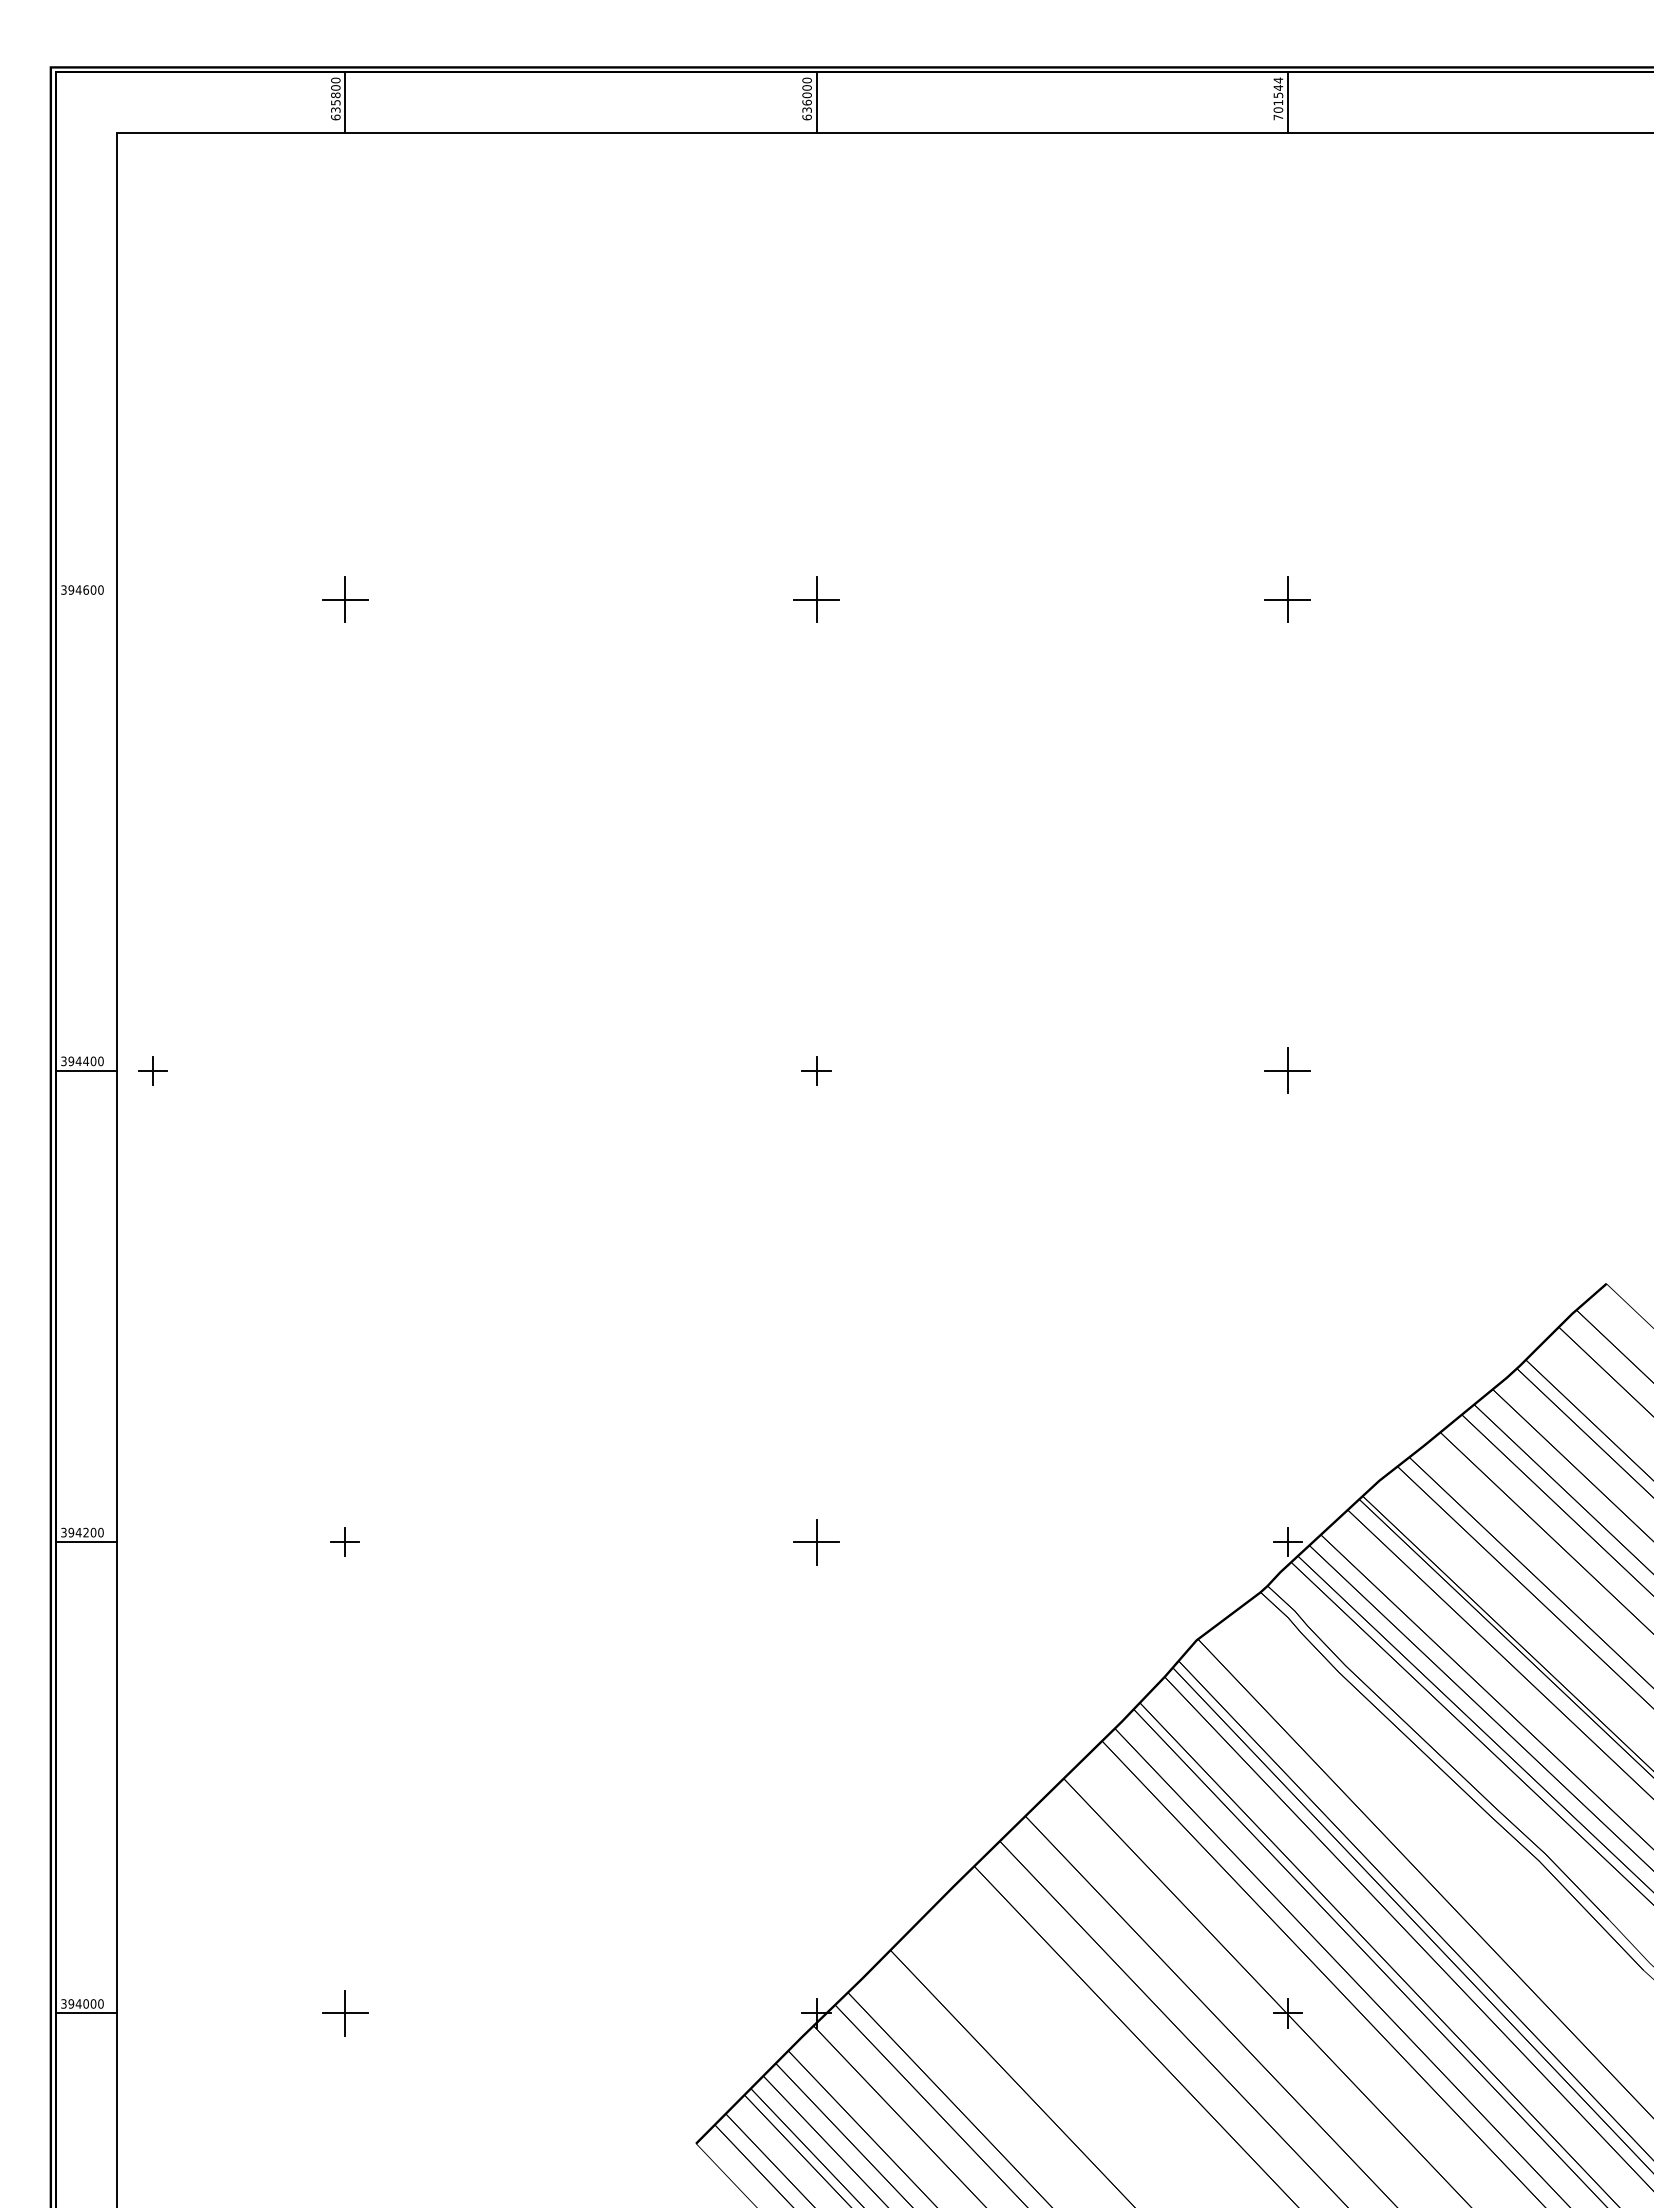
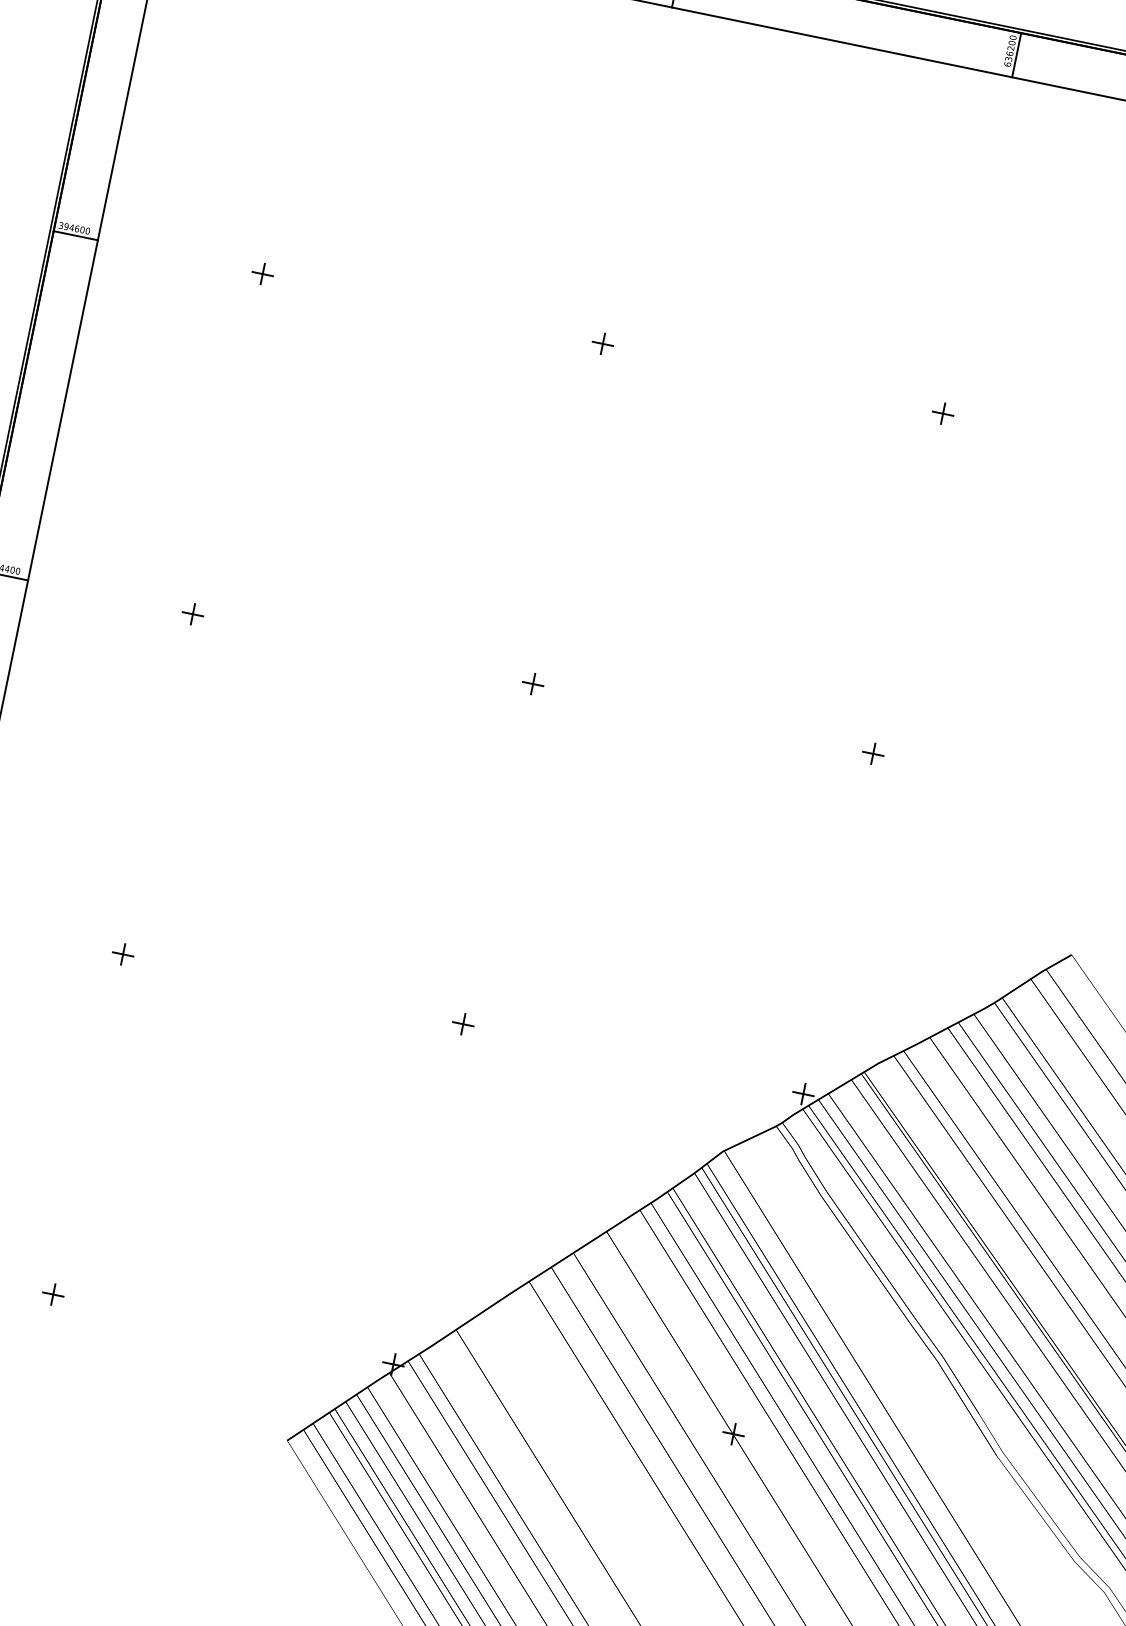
text: (1278, 98) -> (1010, 50), 701544 -> 636200
line: (85, 599) -> (75, 235), added
part: (344, 599) -> (262, 273), size x0.62
part: (816, 599) -> (602, 343), size x0.62
part: (1287, 599) -> (942, 413), size x0.62
part: (152, 1070) -> (192, 613), moved
part: (1287, 1070) -> (873, 753), size x0.62
part: (816, 1541) -> (463, 1023), size x0.62
part: (344, 2013) -> (52, 1294), size x0.62

